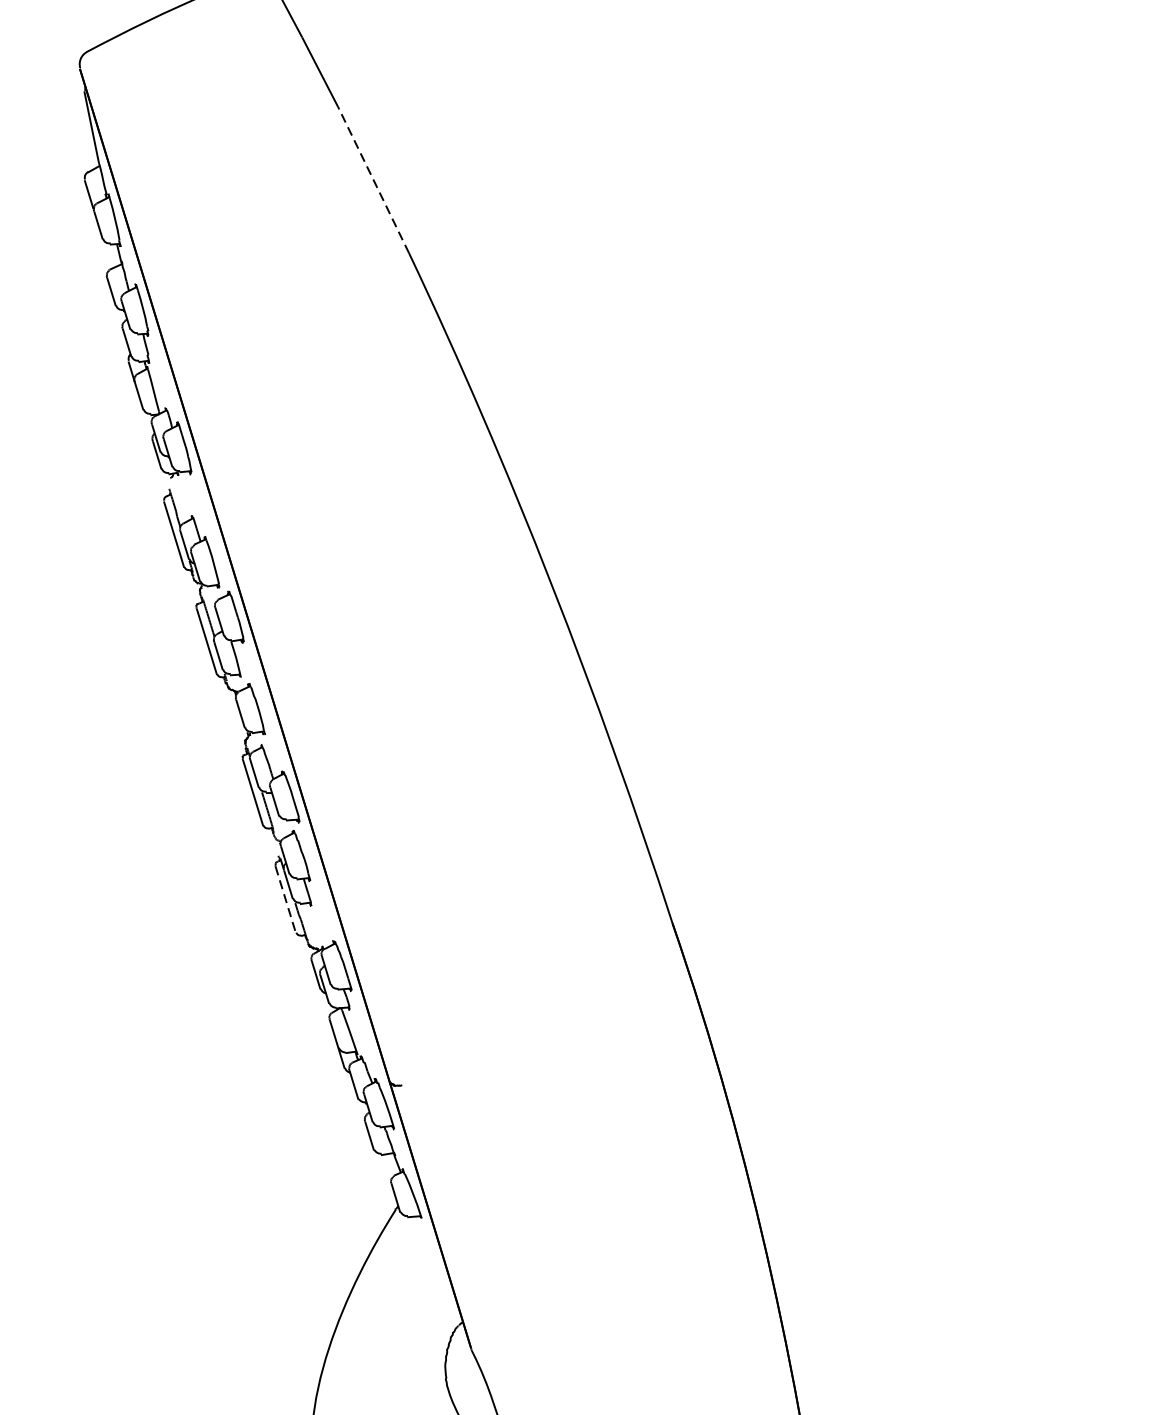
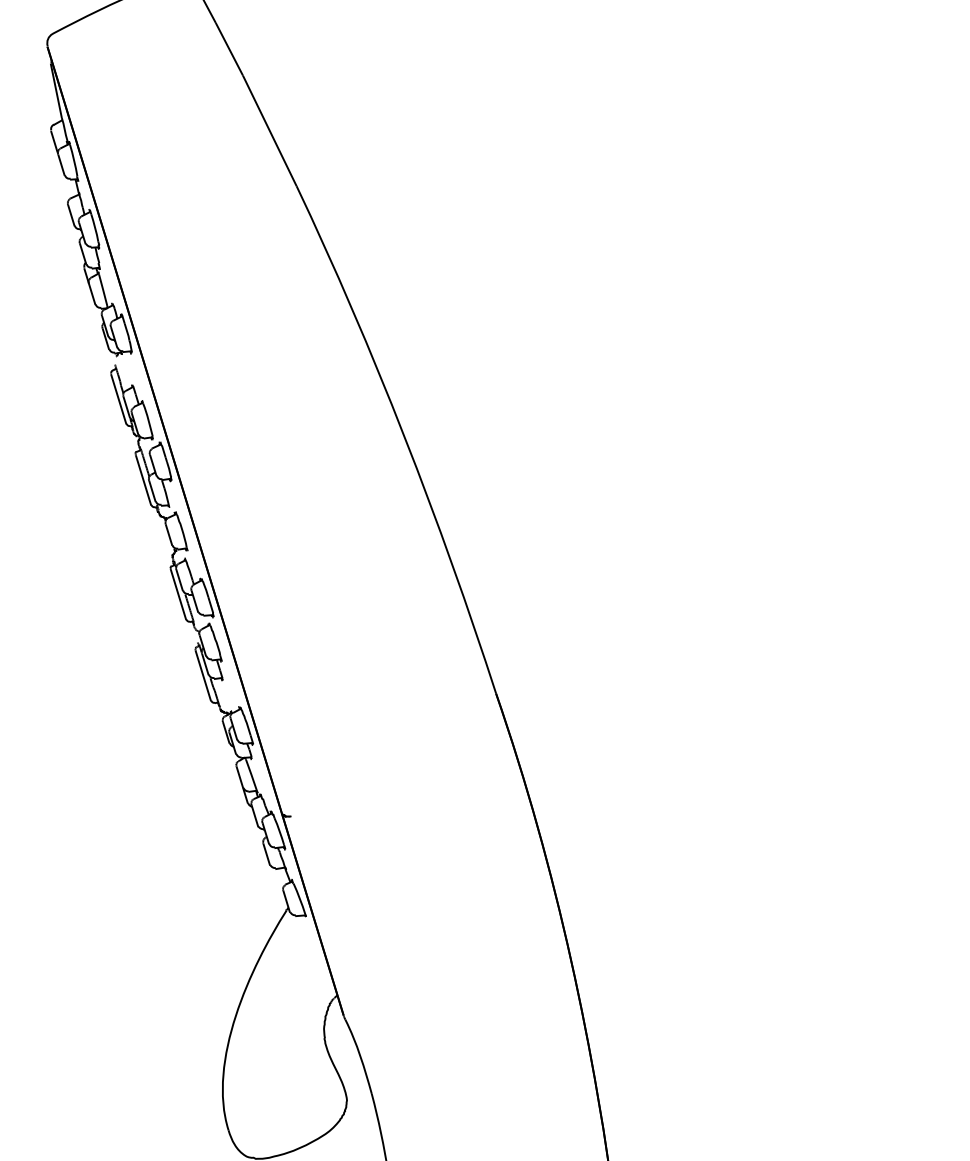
line: (373, 179) -> (269, 130), dashed -> solid
line: (286, 899) -> (203, 675), dashed -> solid

